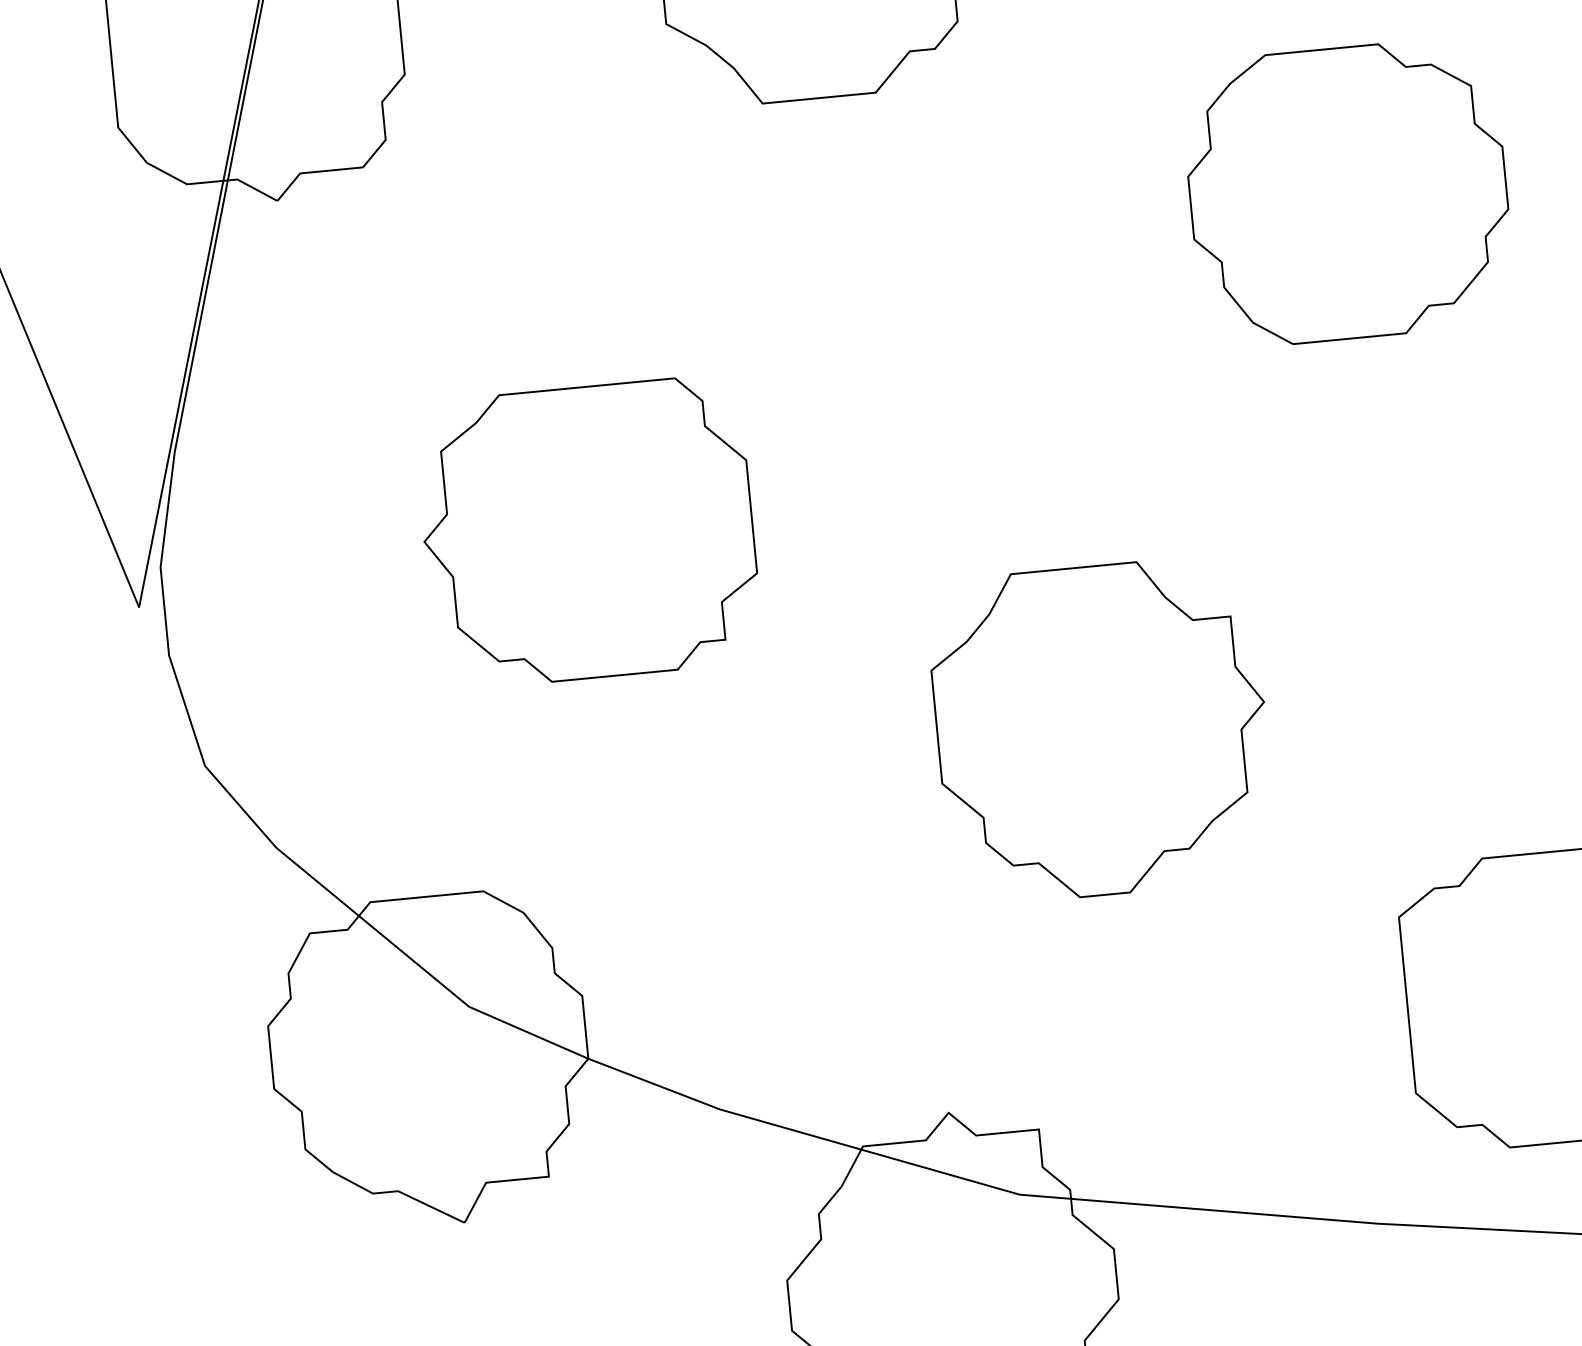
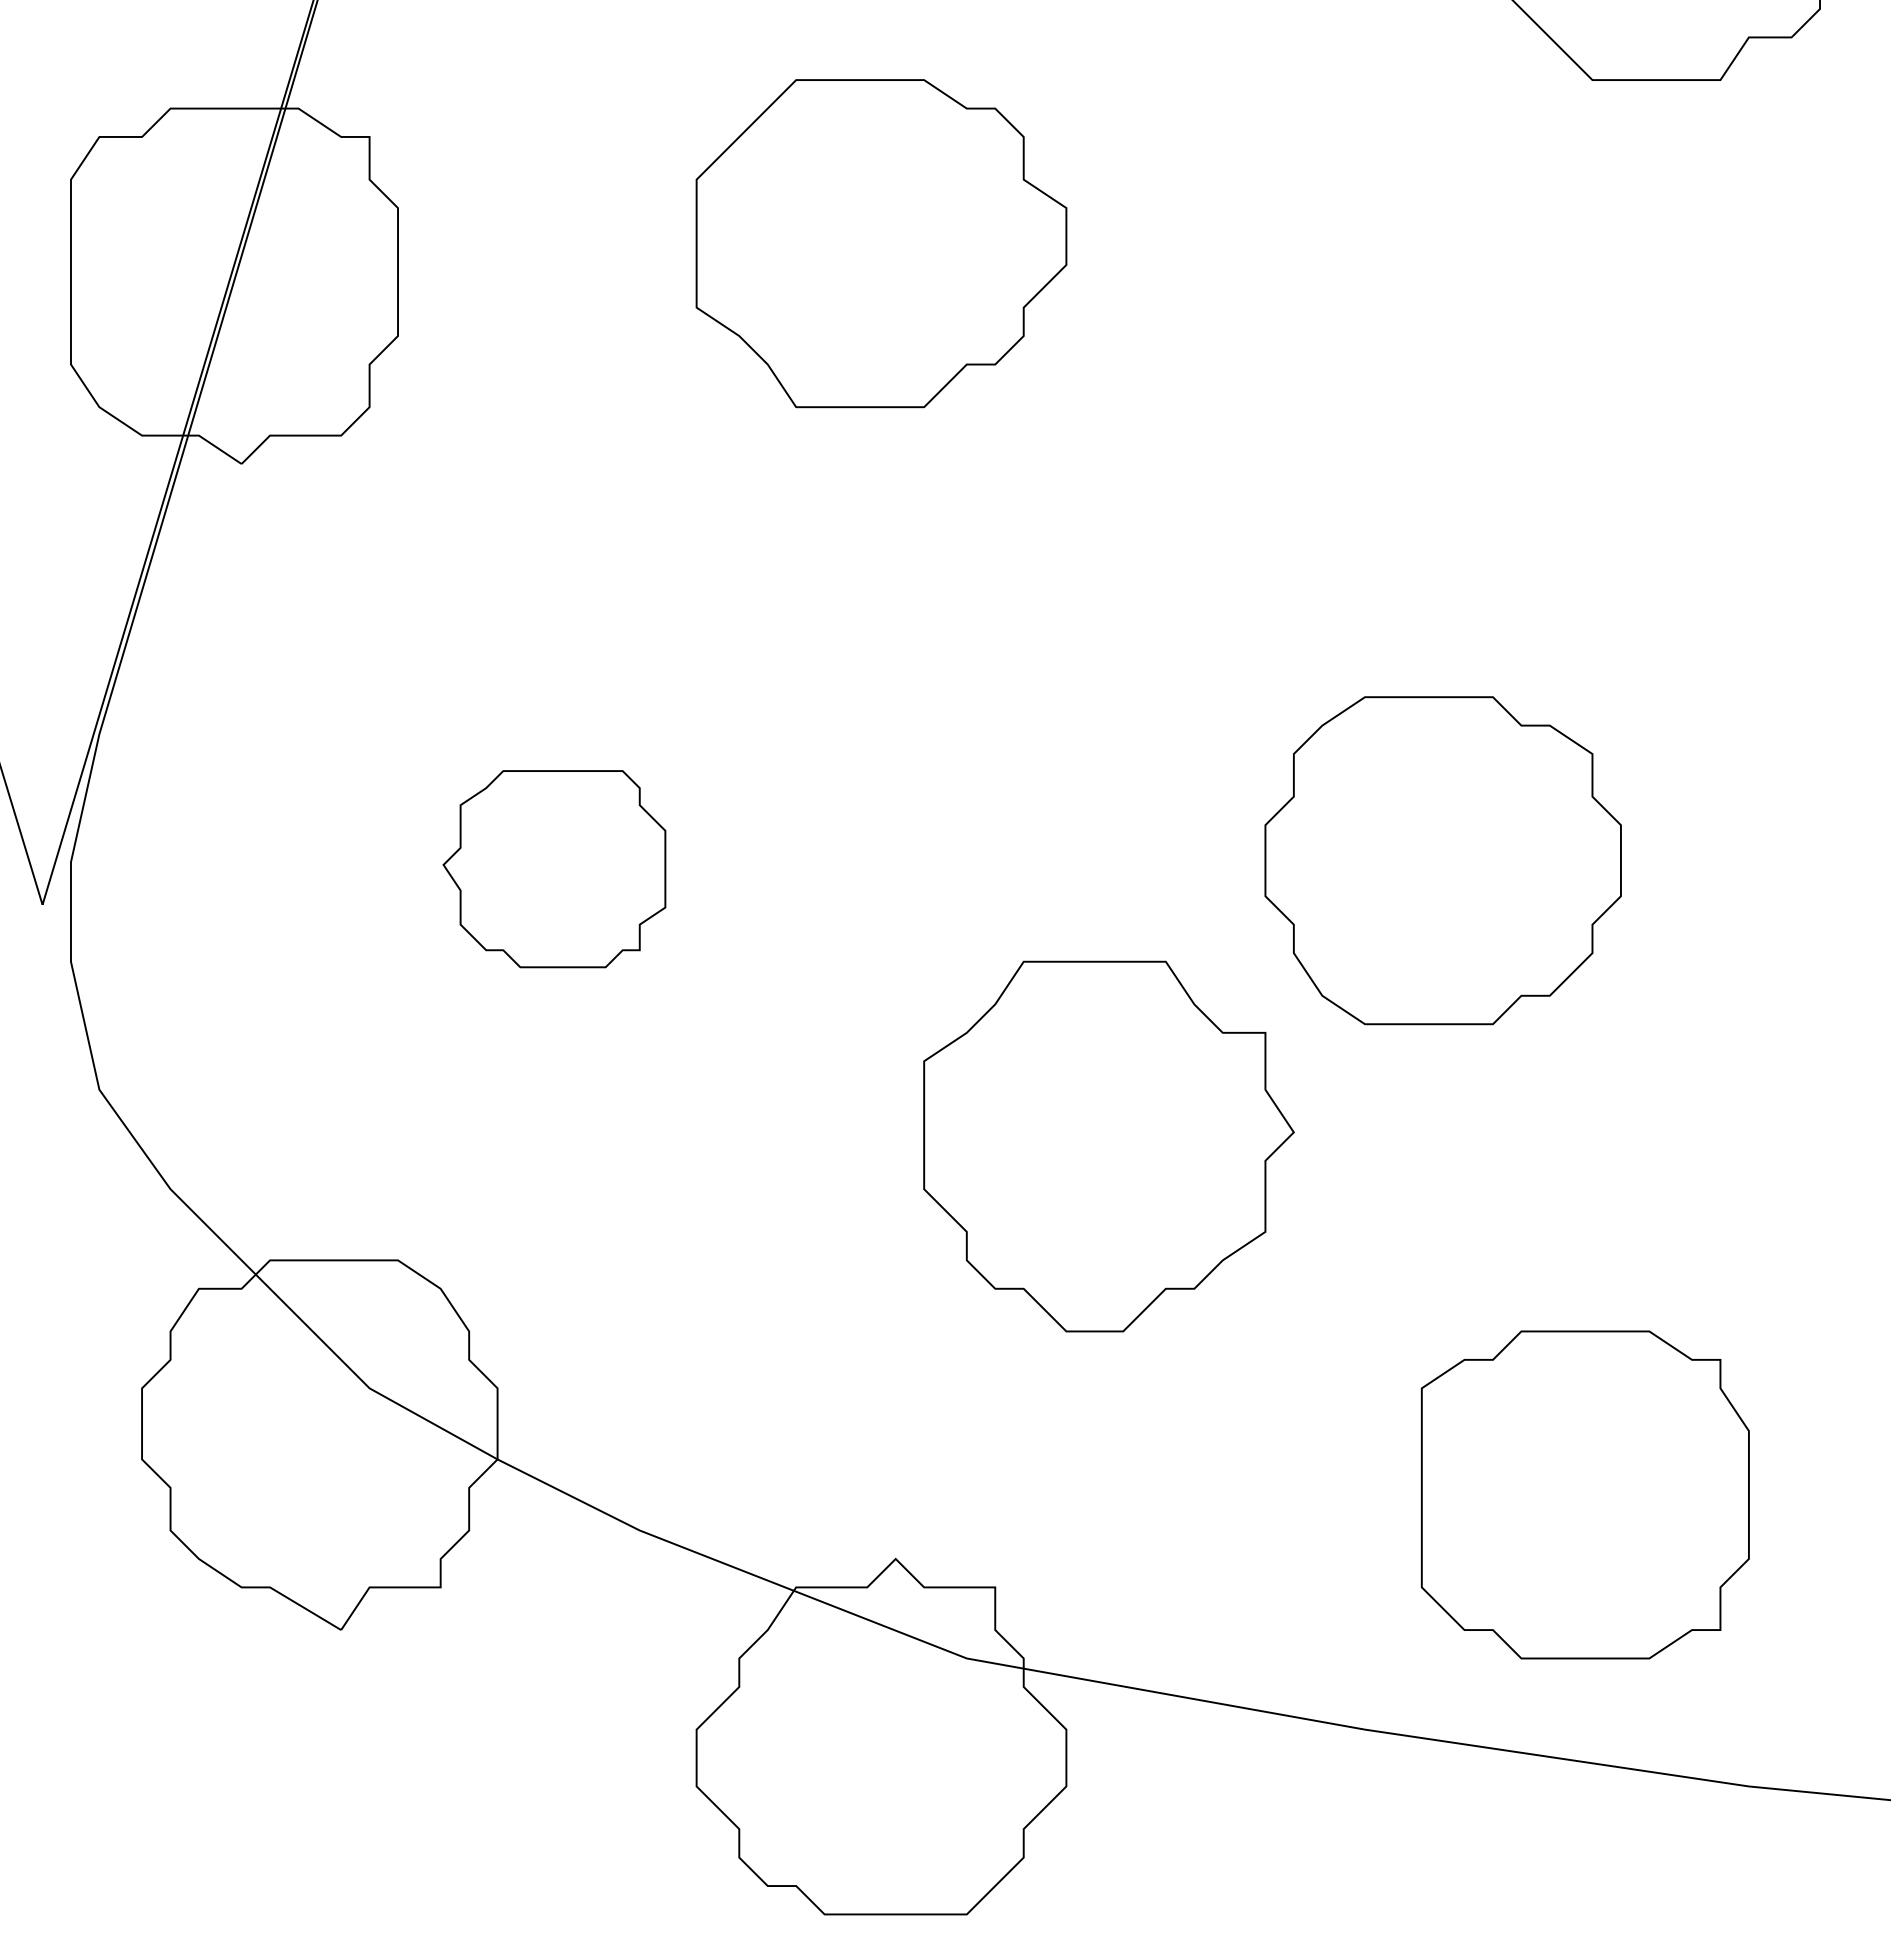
part: (1347, 192) -> (1442, 860), moved
part: (588, 531) -> (554, 868), size x0.6

